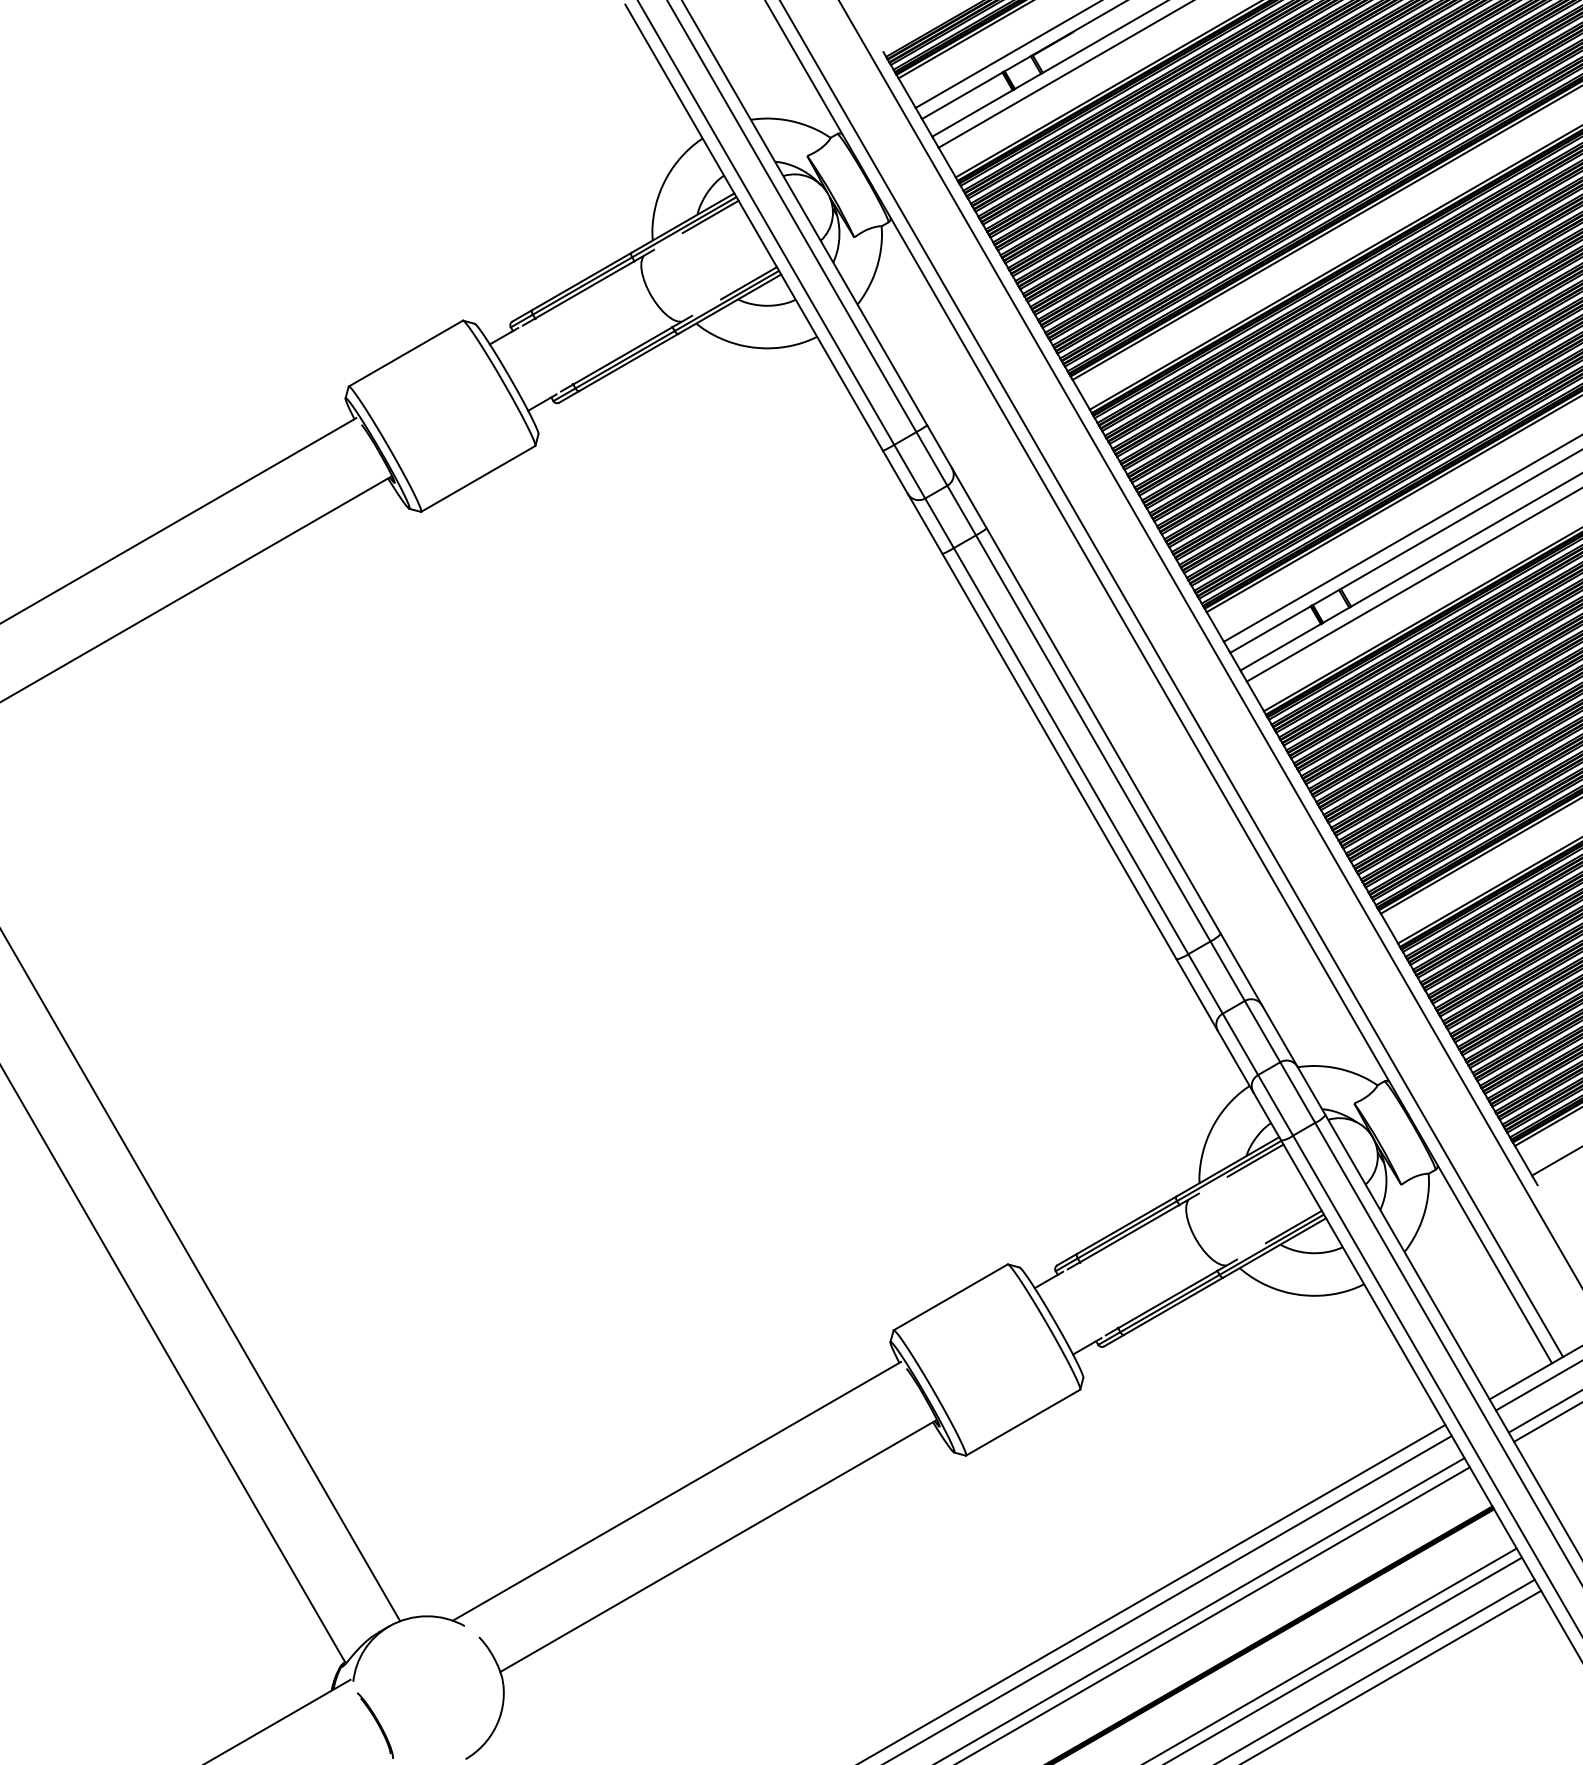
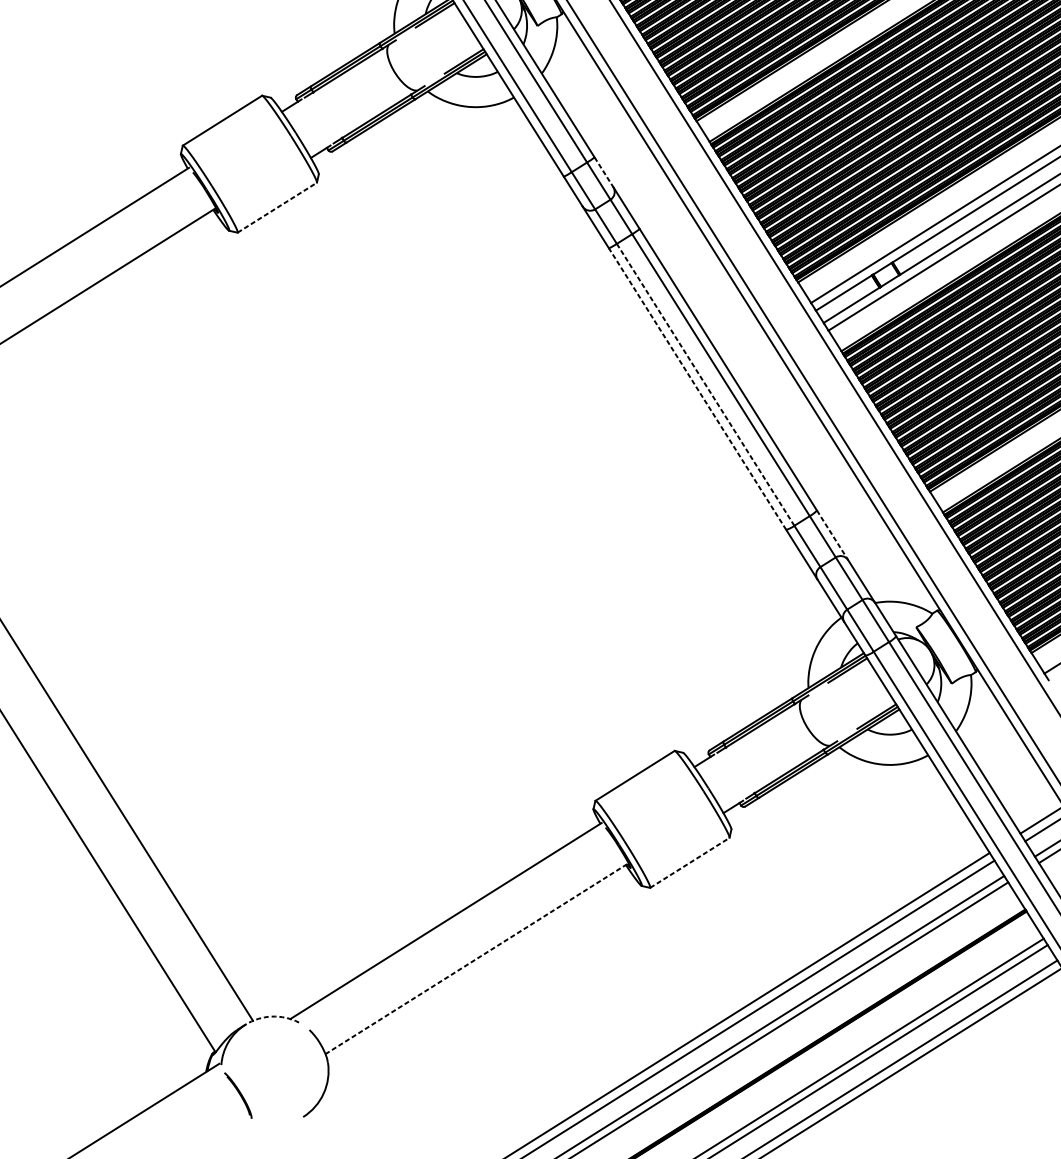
line: (939, 446) -> (603, 172), solid -> dashed
line: (478, 478) -> (277, 207), solid -> dashed
line: (1071, 751) -> (705, 385), solid -> dashed
line: (1059, 756) -> (697, 388), solid -> dashed
line: (1241, 970) -> (832, 535), solid -> dashed
line: (1023, 1422) -> (690, 862), solid -> dashed
line: (718, 1546) -> (476, 959), solid -> dashed
arc: (426, 1616) -> (271, 1016), solid -> dashed

